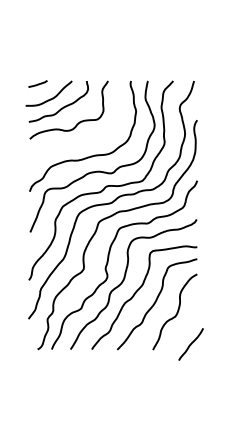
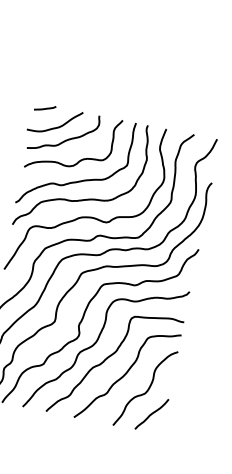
curve: (79, 141) -> (78, 180), added
line: (190, 344) -> (151, 414), moved

